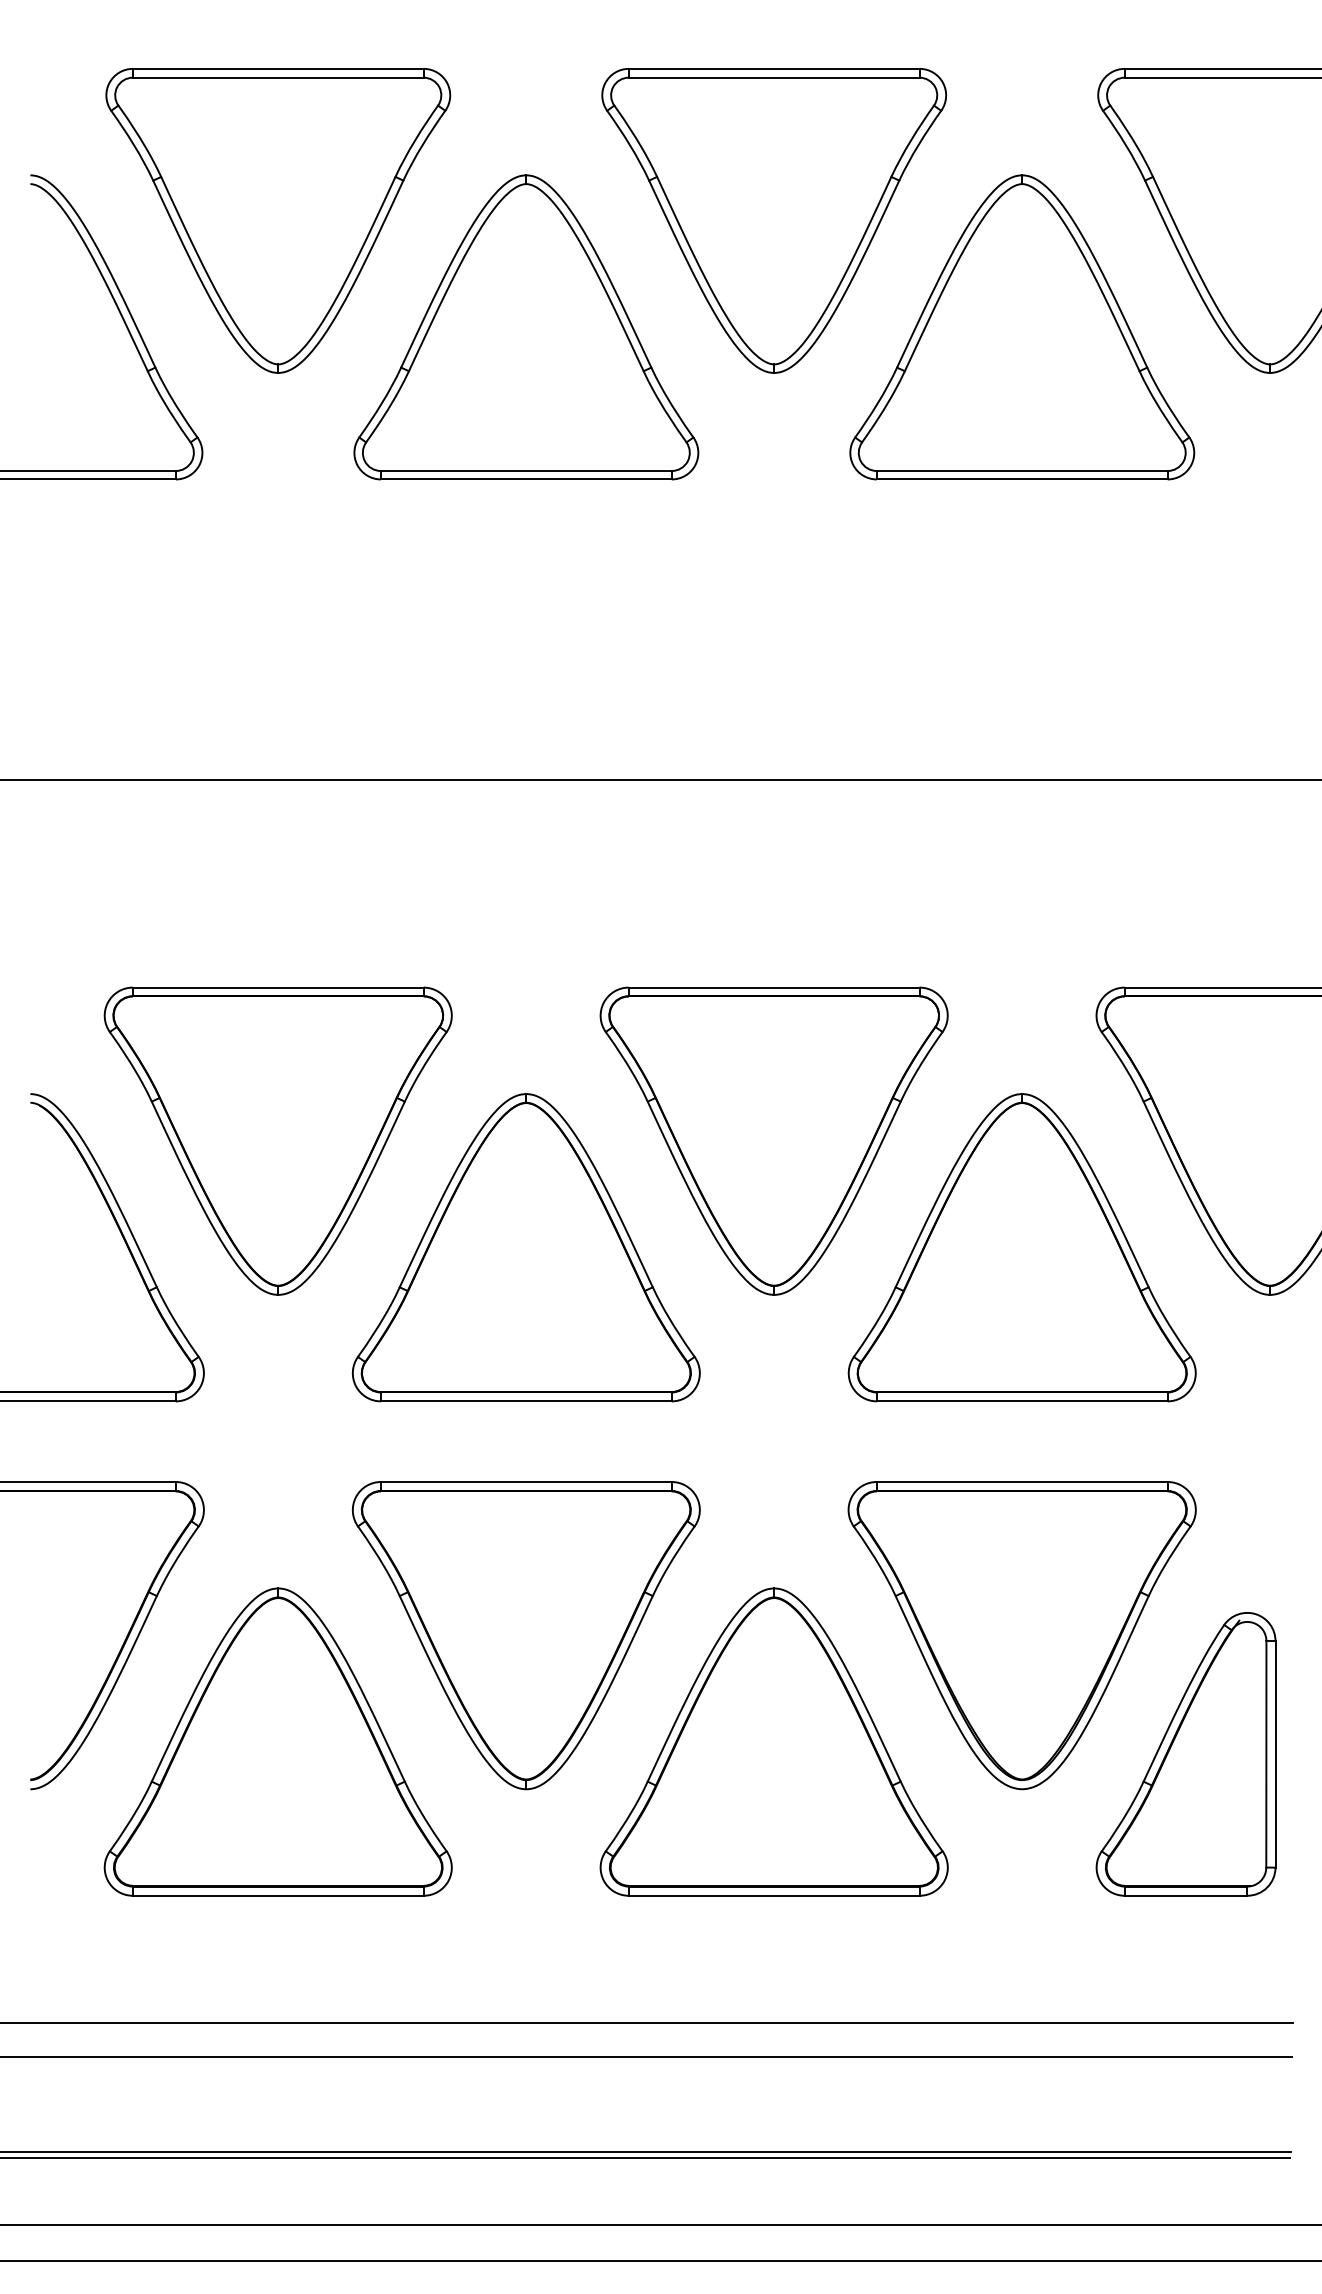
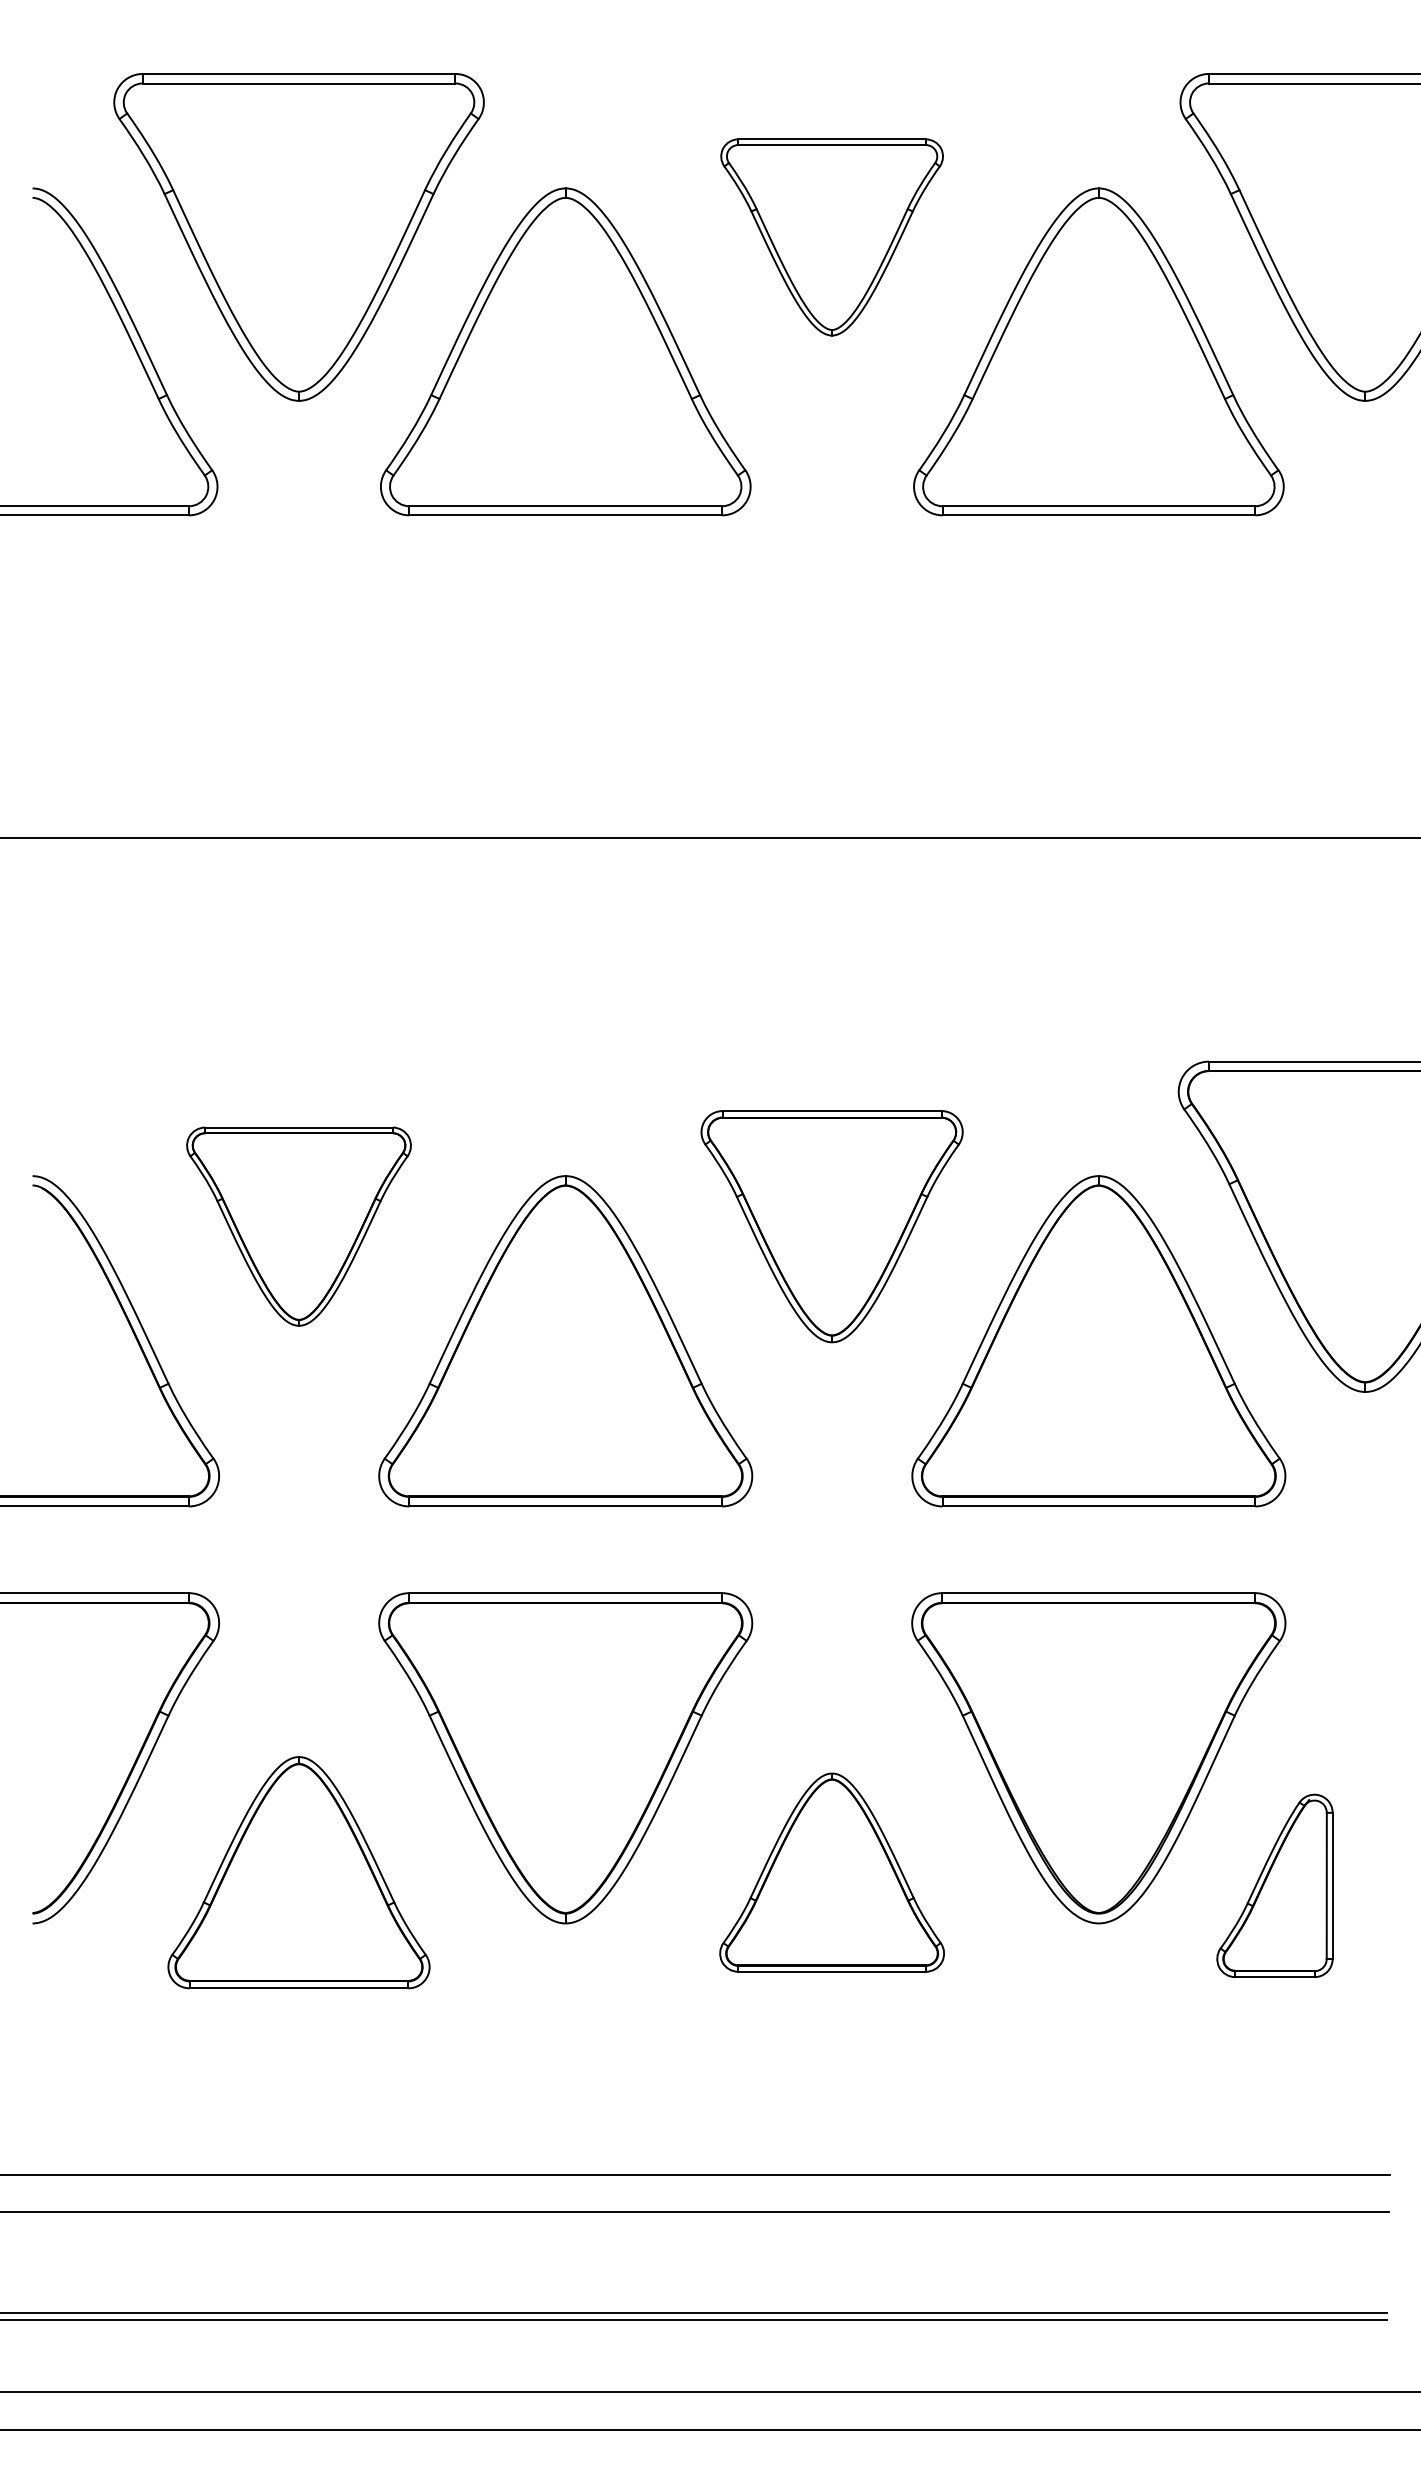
part: (773, 220) -> (831, 237), size x0.6
part: (277, 1140) -> (298, 1226), size x0.6
part: (773, 1140) -> (831, 1226), size x0.7
part: (277, 1741) -> (298, 1872), size x0.7
part: (773, 1741) -> (831, 1872), size x0.6
part: (1185, 1753) -> (1274, 1885), size x0.6

